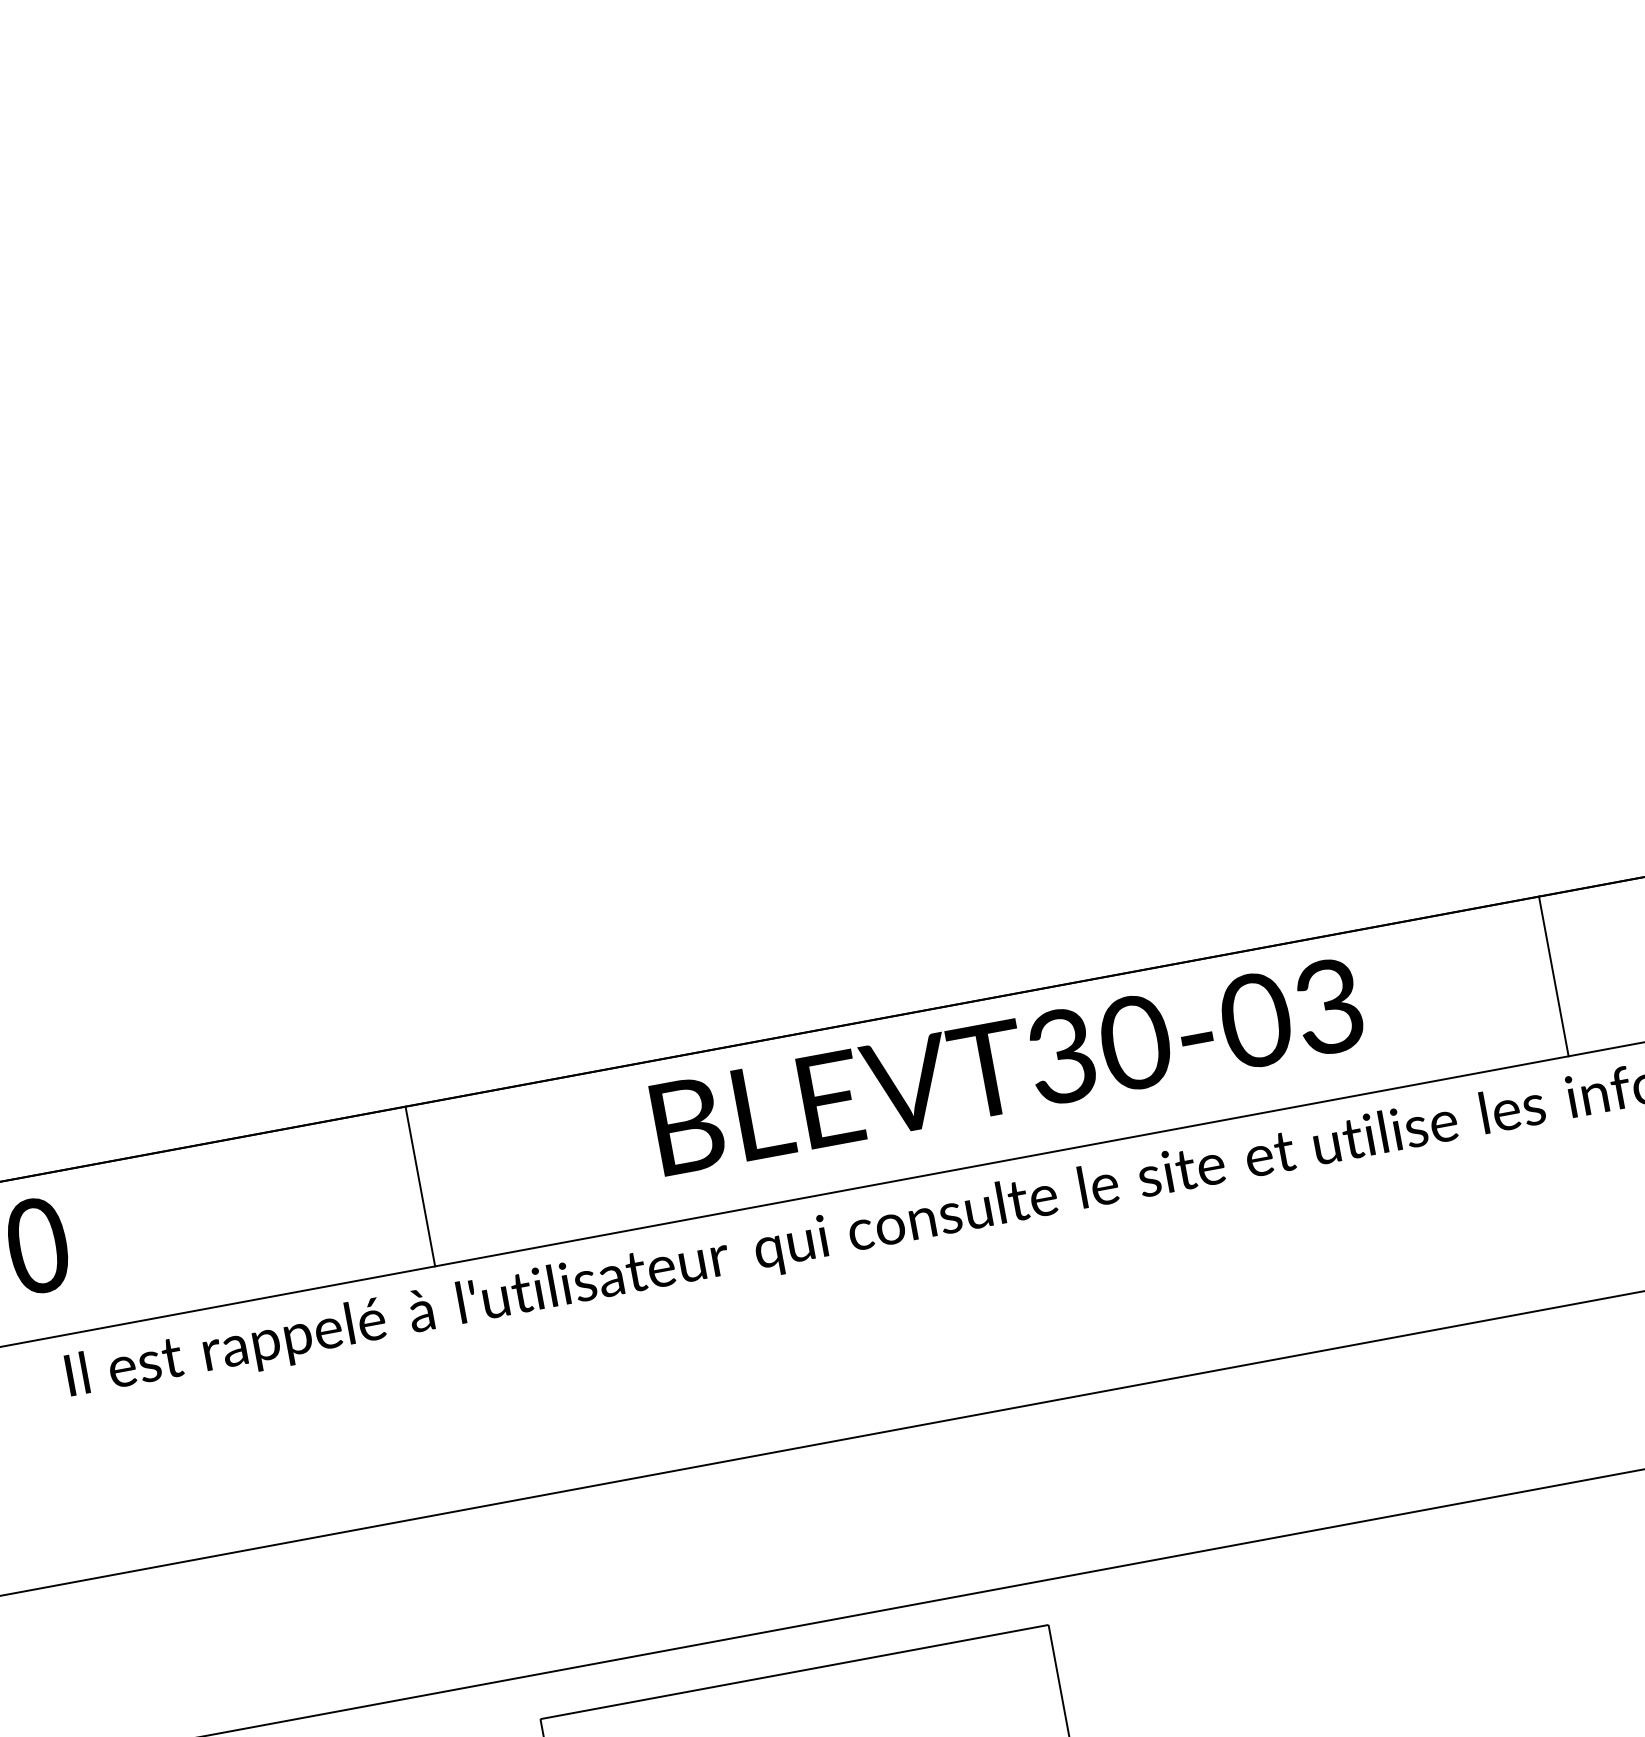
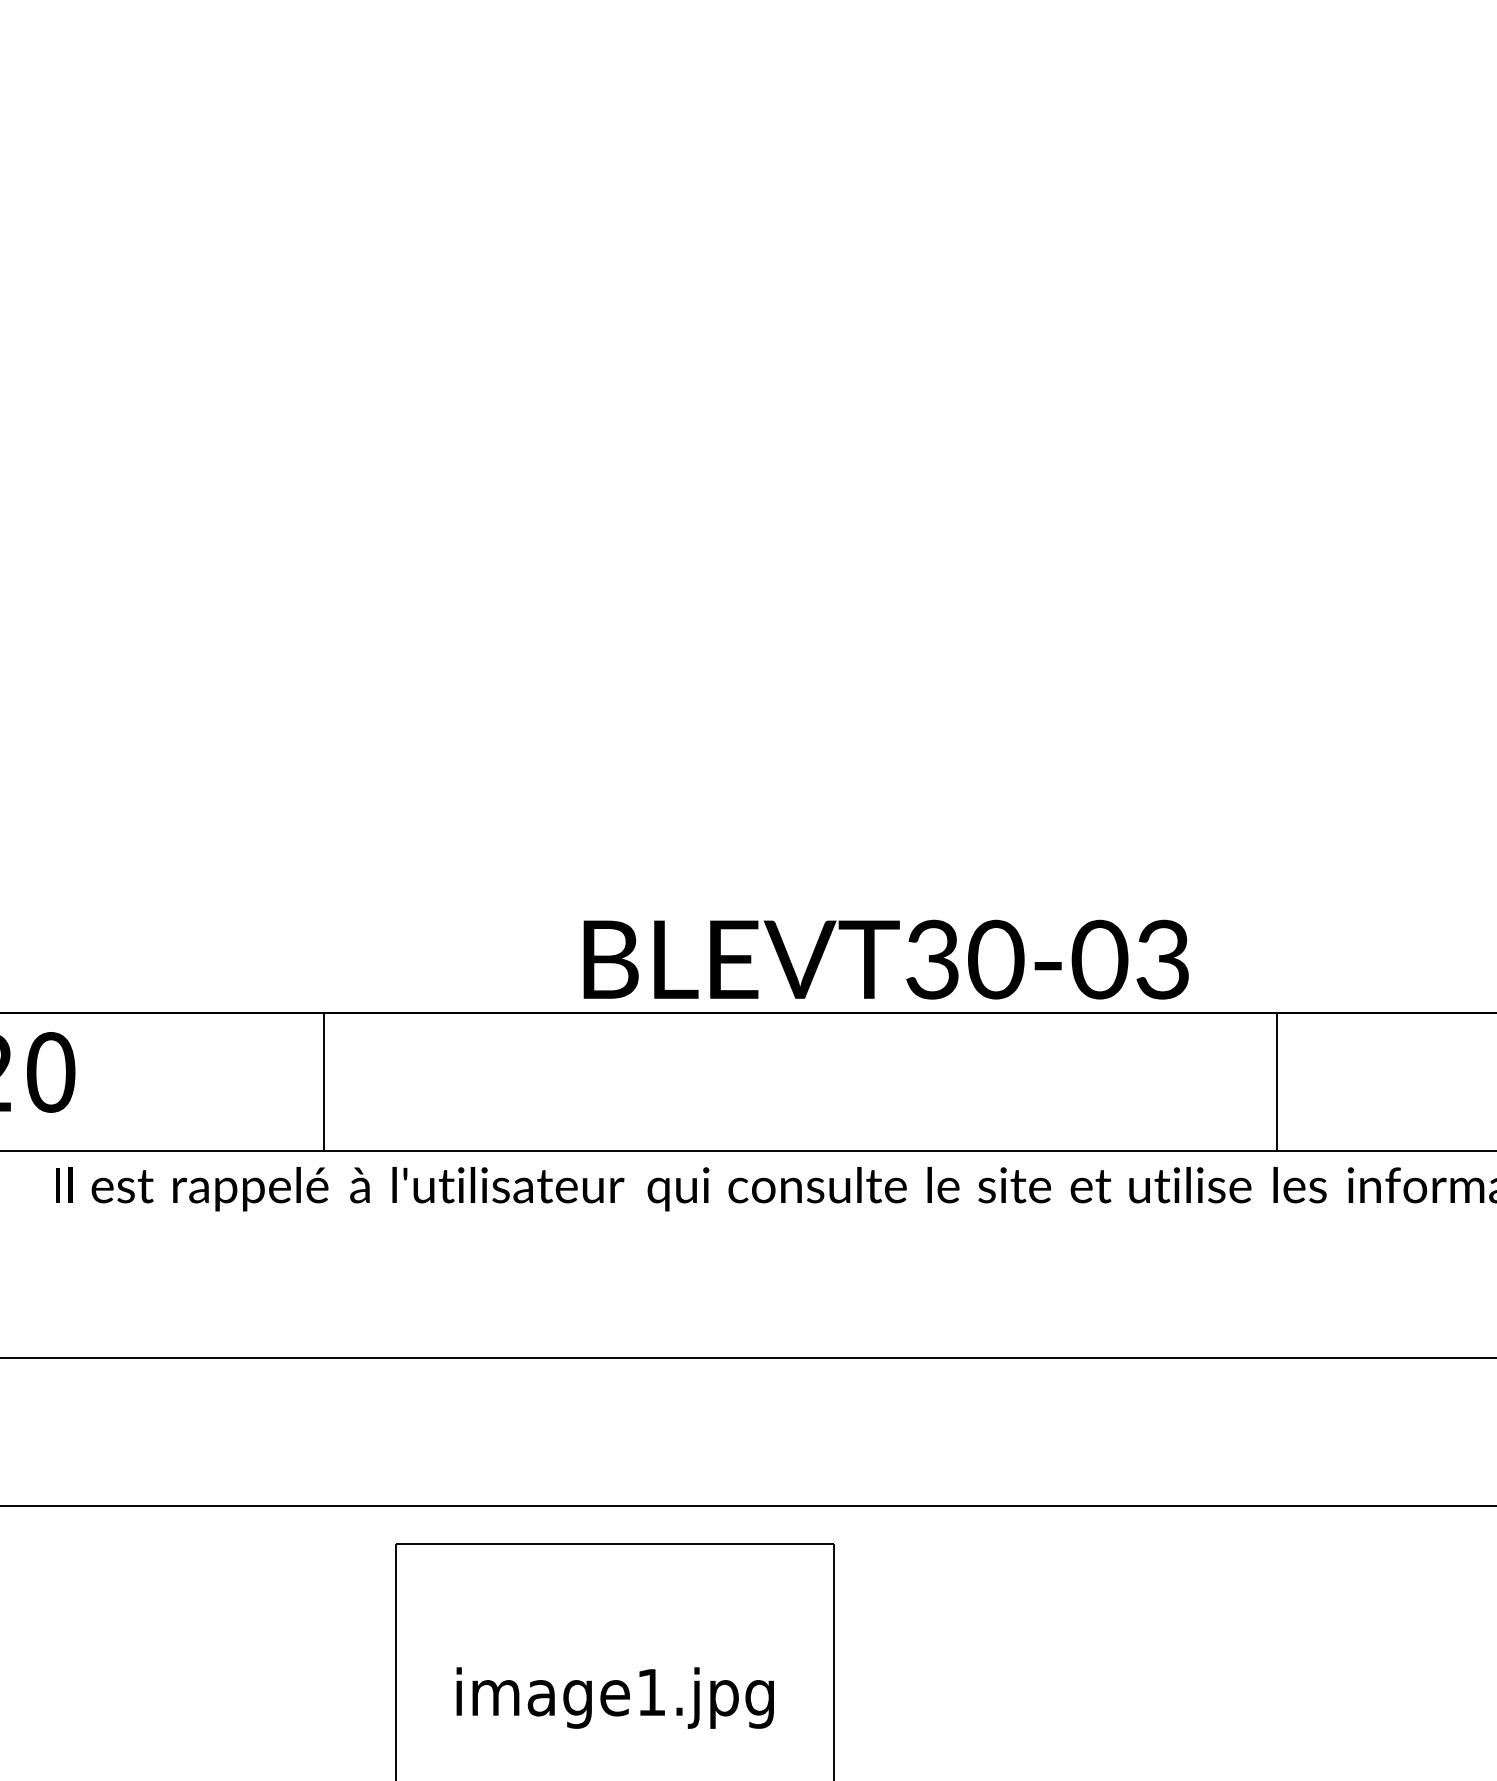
line: (1553, 975) -> (1276, 1081), moved
text: (1006, 1066) -> (885, 959), moved
line: (420, 1185) -> (323, 1081), moved

